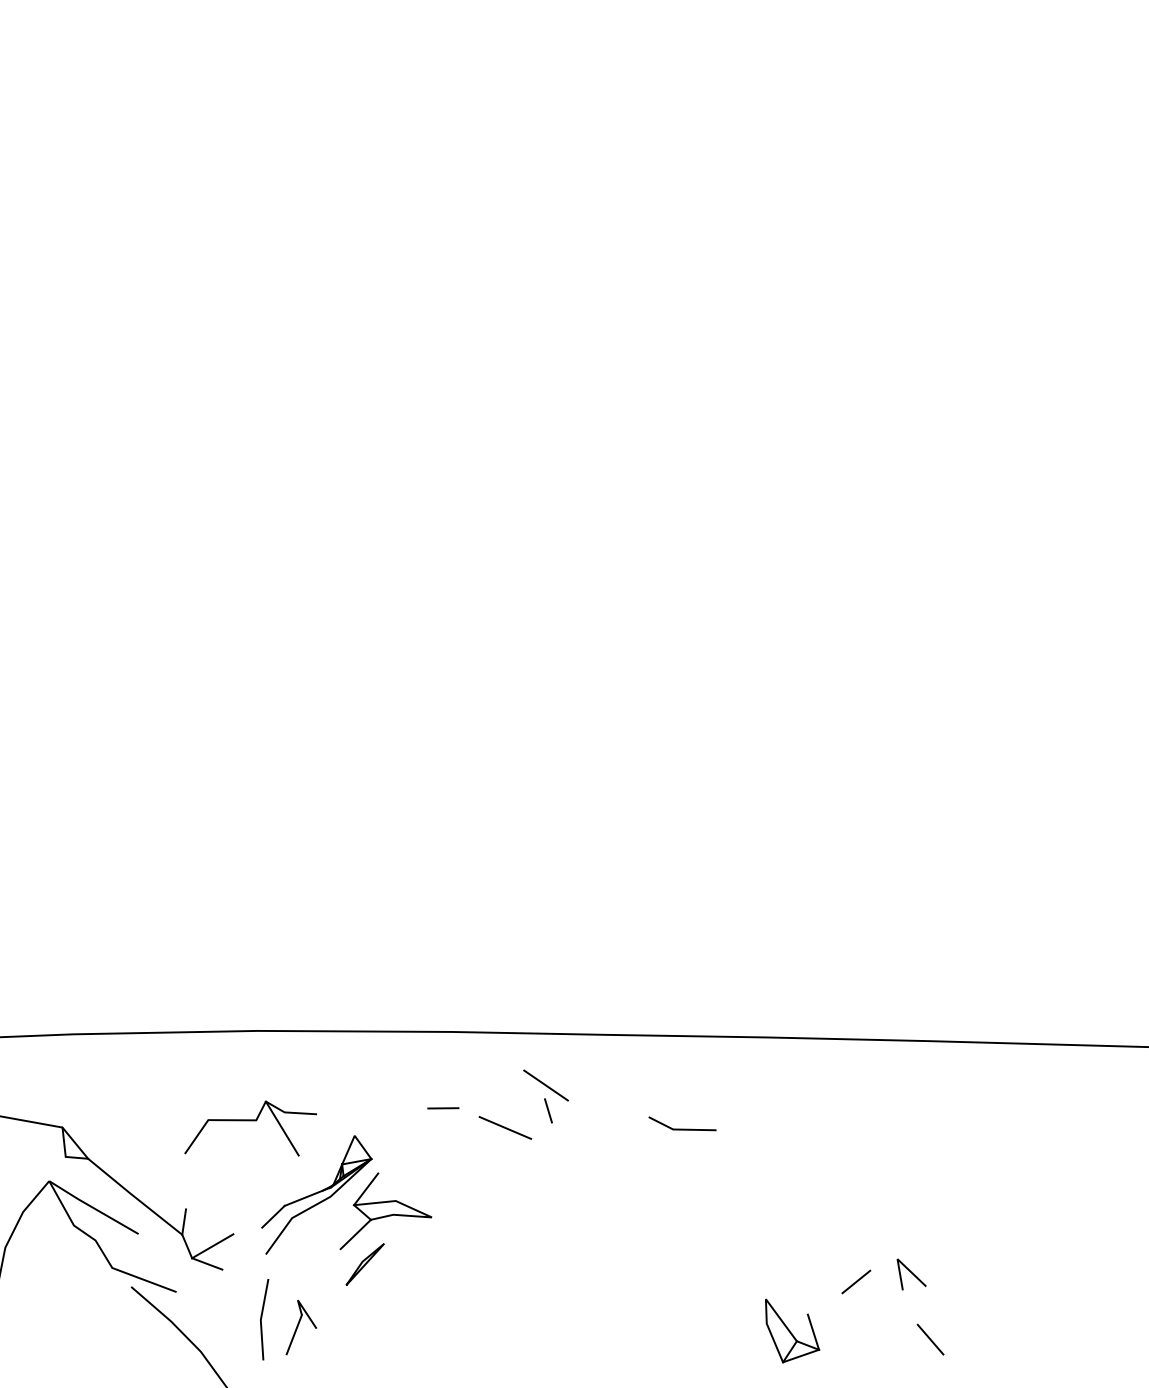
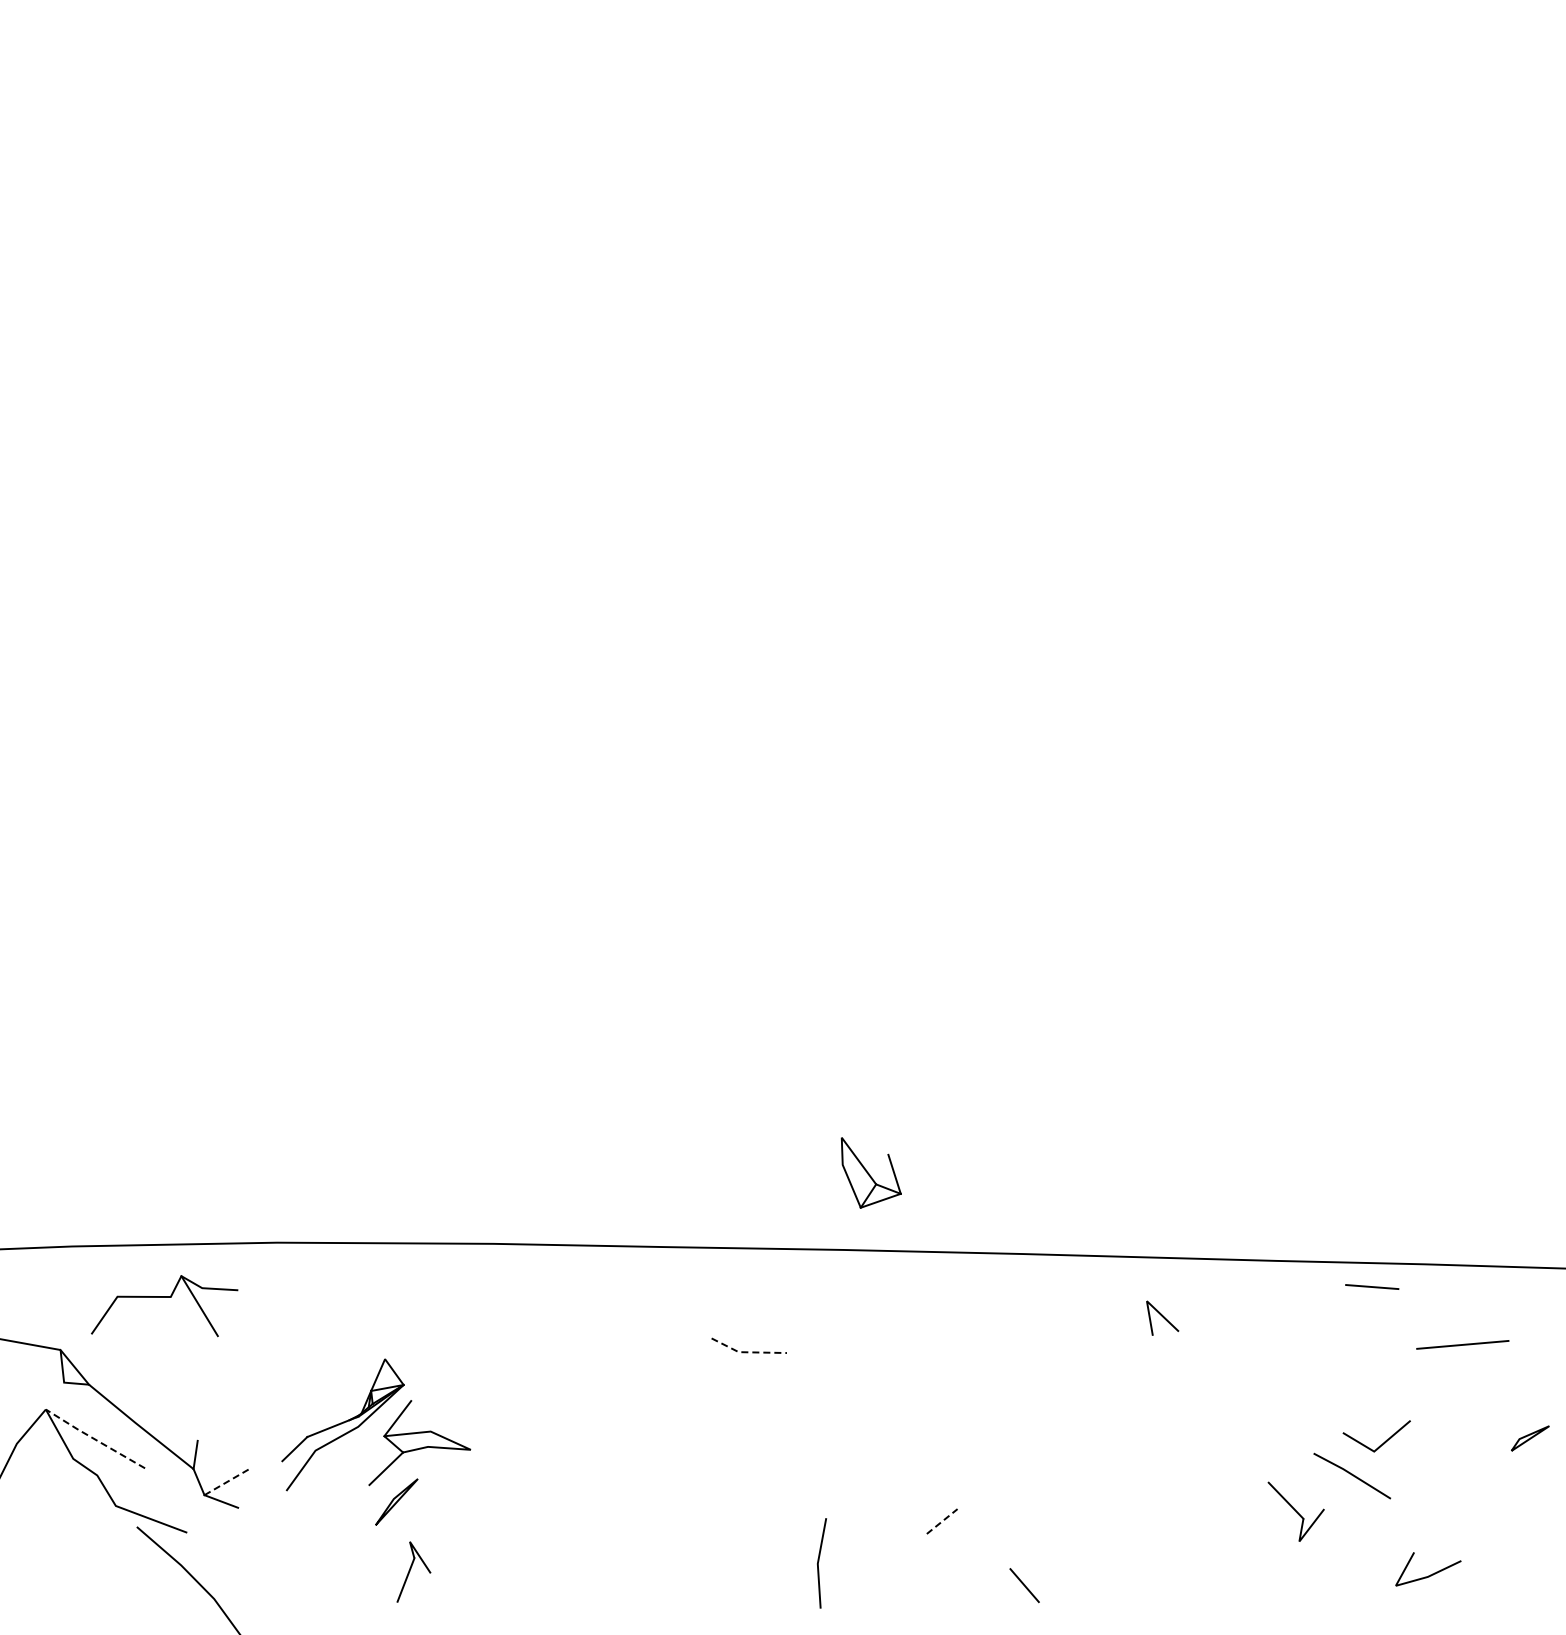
line: (545, 1084) -> (597, 1302), removed
line: (443, 1108) -> (483, 1328), removed
line: (548, 1110) -> (600, 1331), removed
part: (250, 1120) -> (164, 1297), moved
line: (504, 1127) -> (551, 1350), removed
line: (681, 1129) -> (747, 1352), solid -> dashed
line: (93, 1208) -> (94, 1439), solid -> dashed
line: (212, 1245) -> (227, 1481), solid -> dashed
line: (911, 1273) -> (1162, 1317), moved
line: (856, 1281) -> (942, 1521), solid -> dashed
line: (262, 1317) -> (819, 1561), moved
part: (301, 1326) -> (413, 1571), moved
part: (791, 1330) -> (870, 1172), moved

